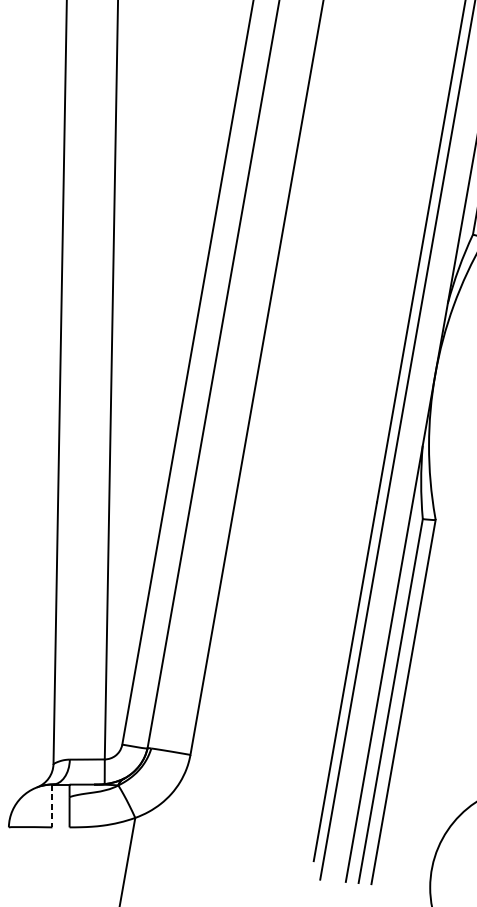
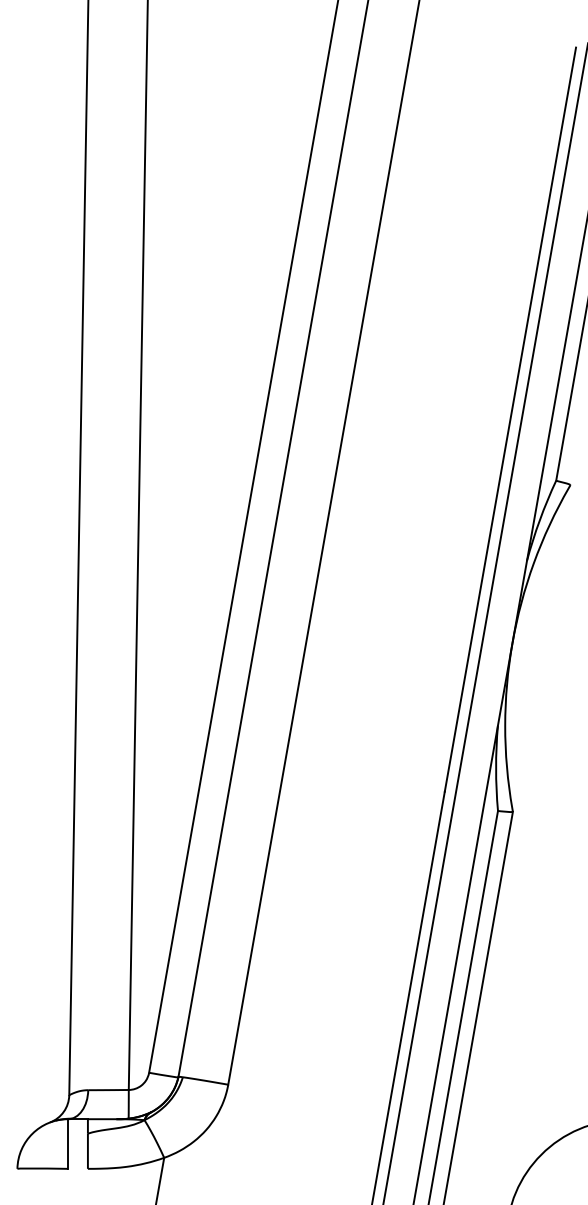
line: (51, 806) -> (67, 1144), dashed -> solid

